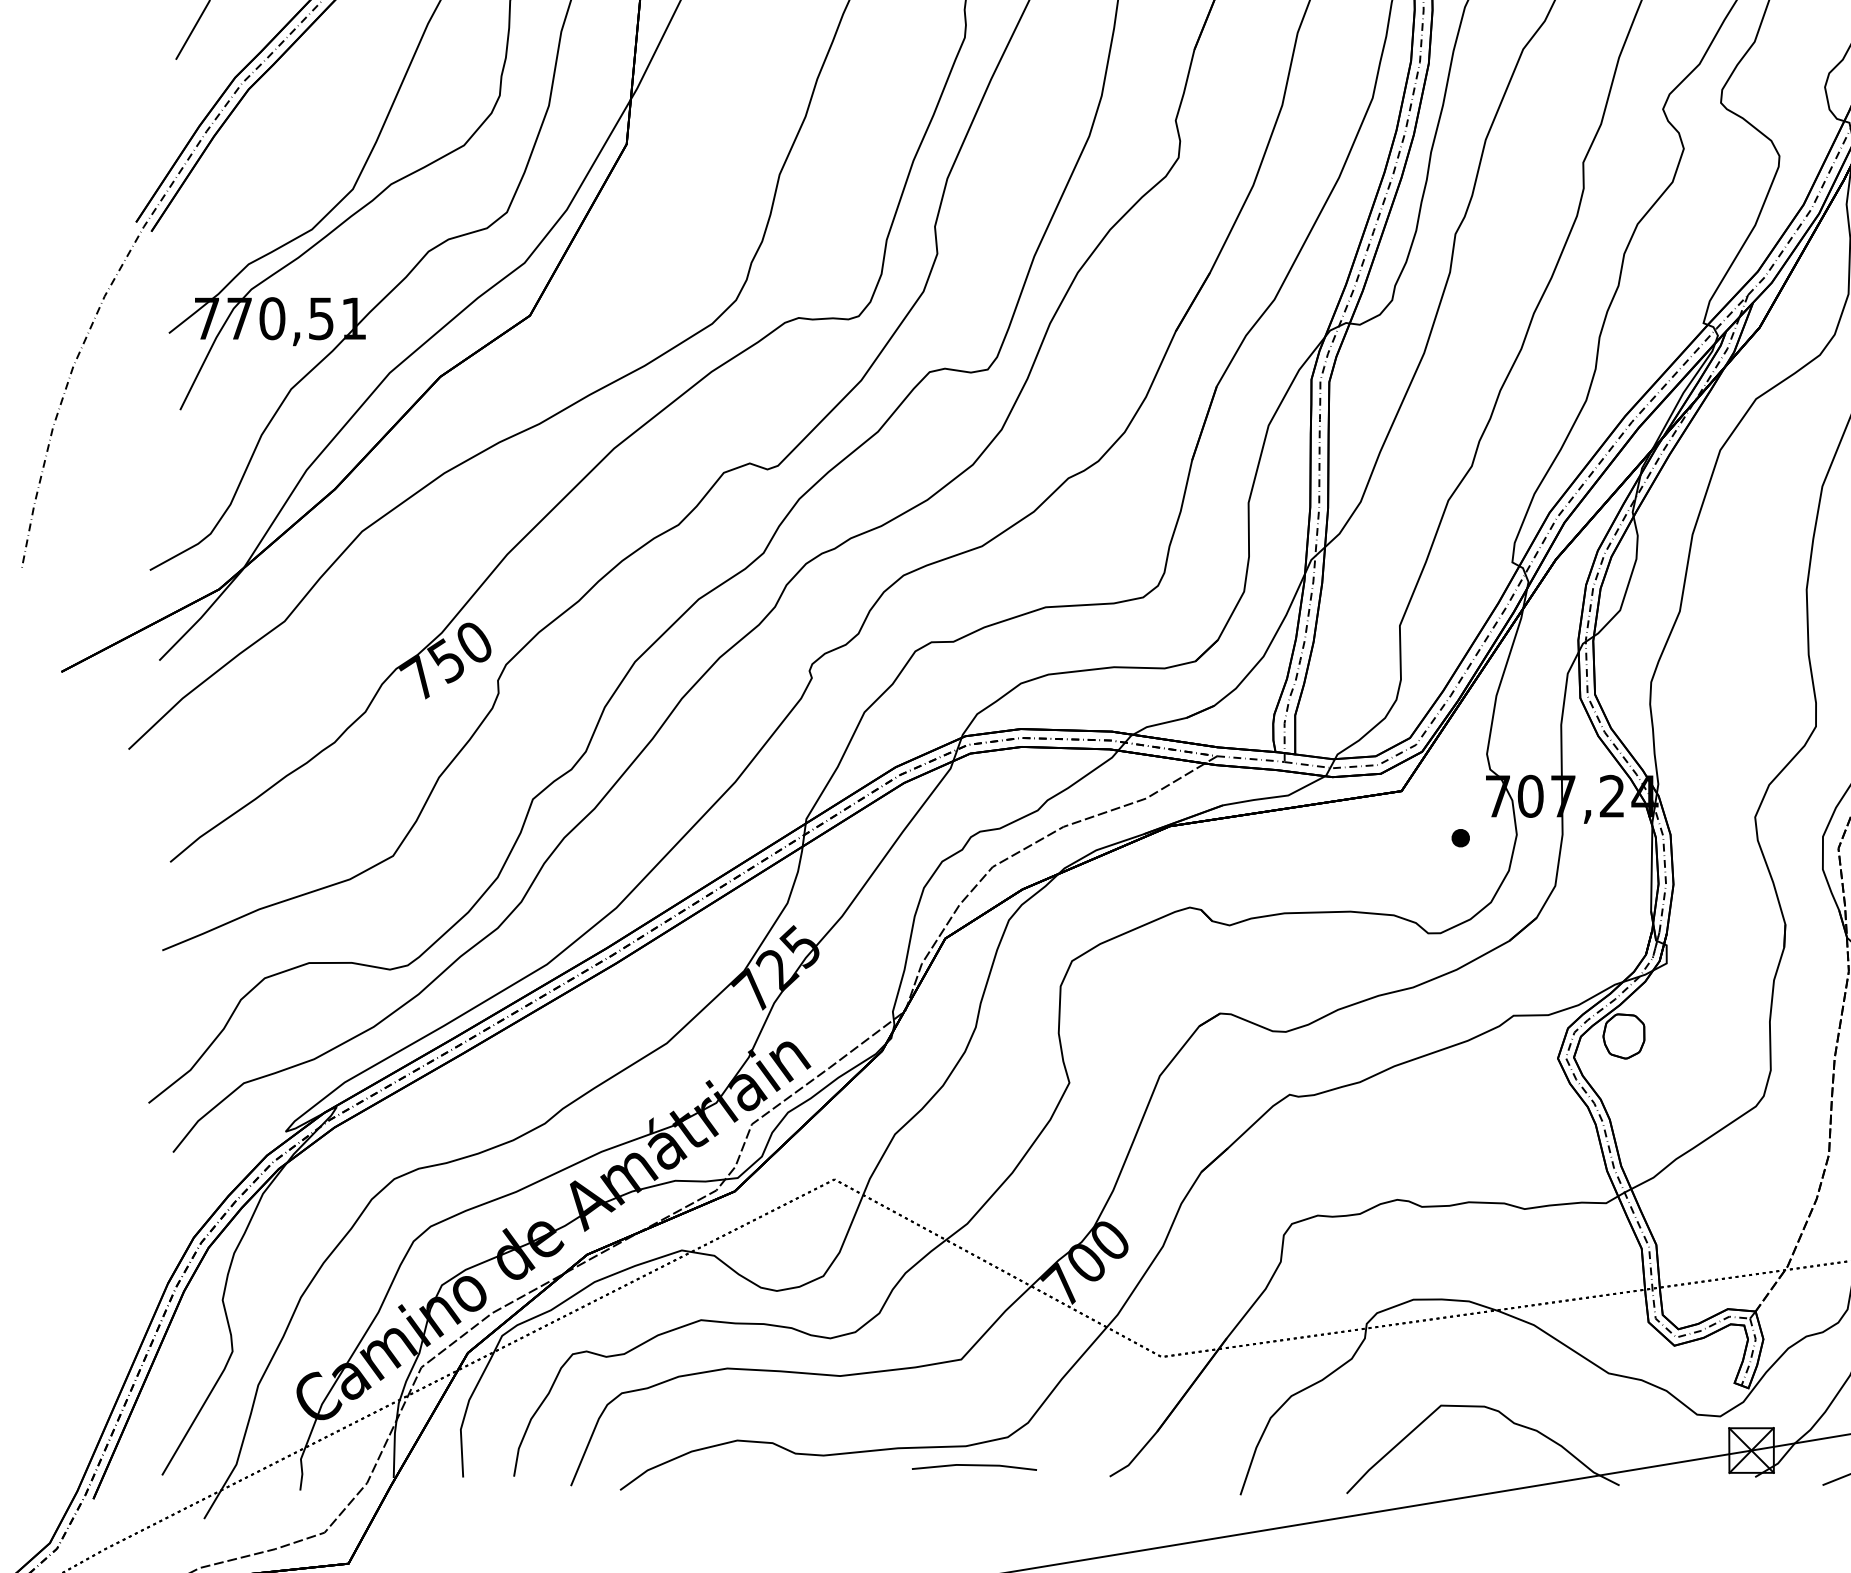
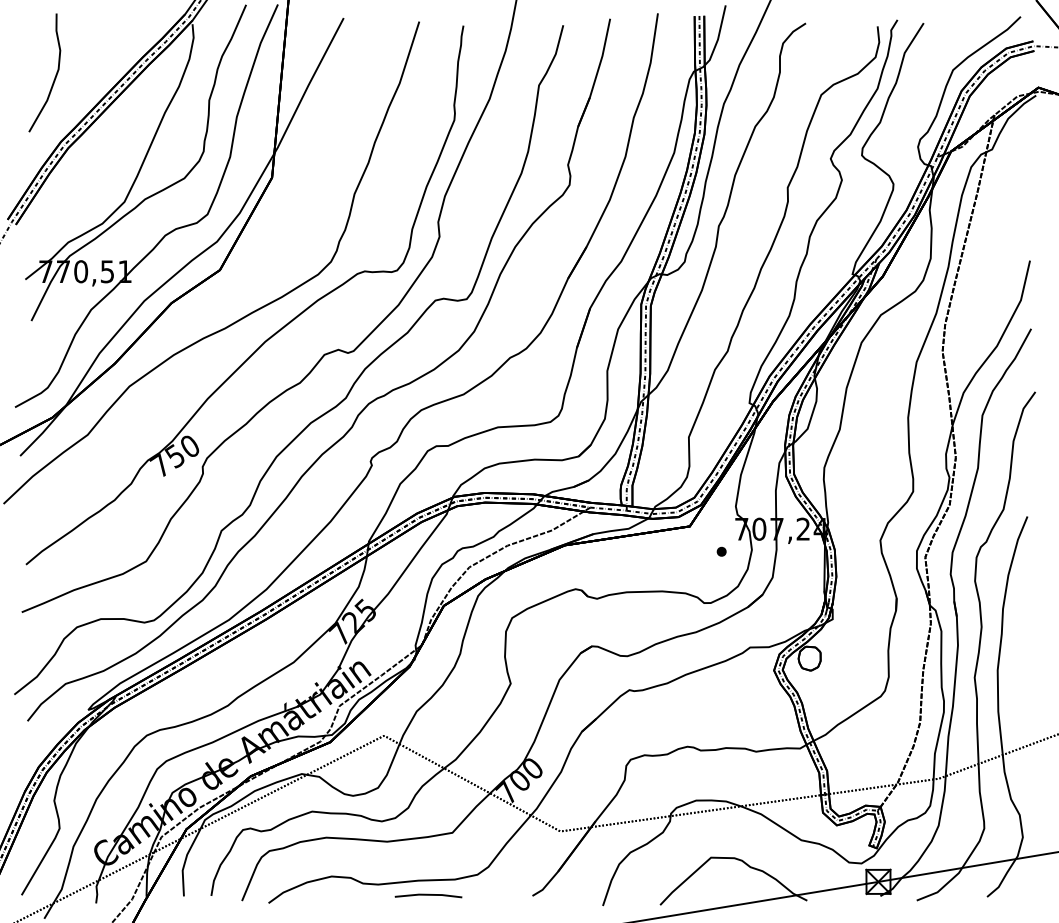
line: (974, 1466) -> (428, 895), moved

